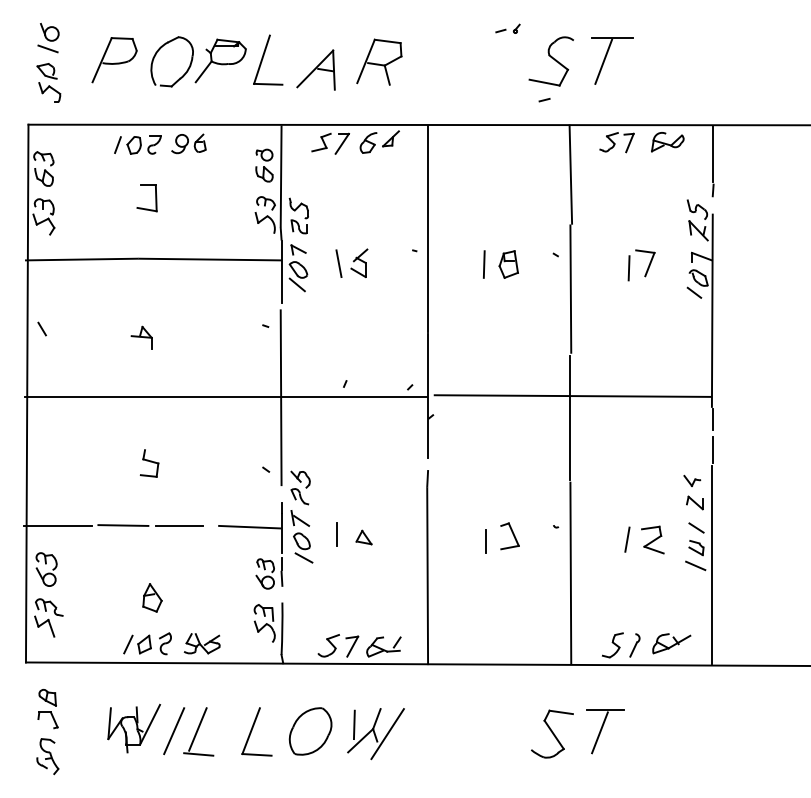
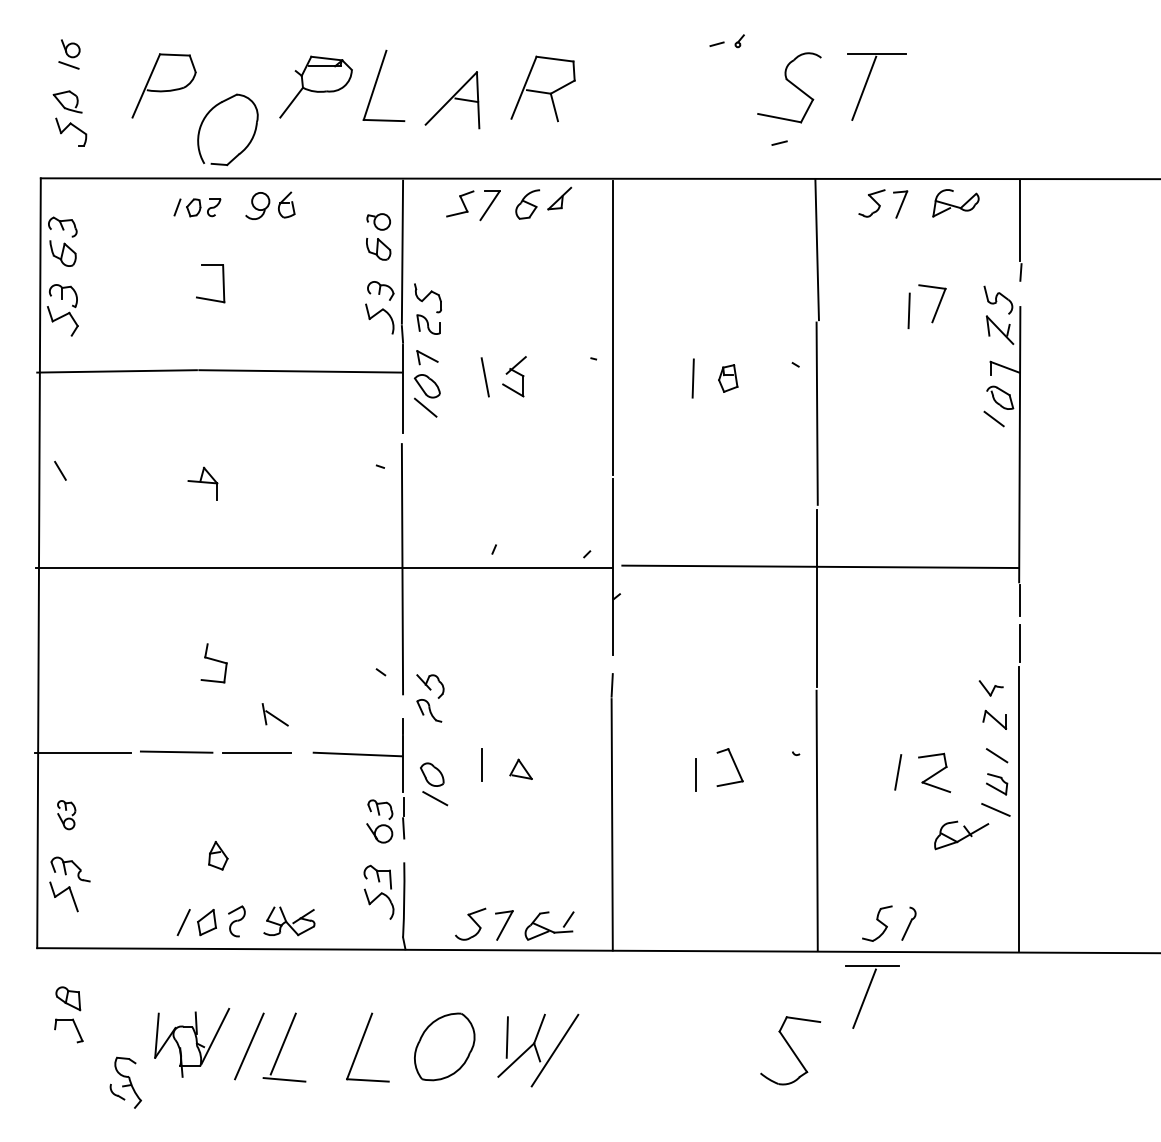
part: (48, 38) -> (69, 54), size x0.7
part: (157, 53) -> (206, 117), moved
part: (137, 144) -> (196, 206), size x0.7
part: (508, 264) -> (727, 378), size x0.7
part: (647, 267) -> (935, 309), moved
part: (300, 518) -> (275, 714), moved
part: (46, 569) -> (66, 815), size x0.6
part: (152, 597) -> (218, 855), size x0.7
part: (671, 643) -> (961, 835), moved
part: (605, 731) -> (872, 996), moved
part: (47, 756) -> (125, 1082), moved

